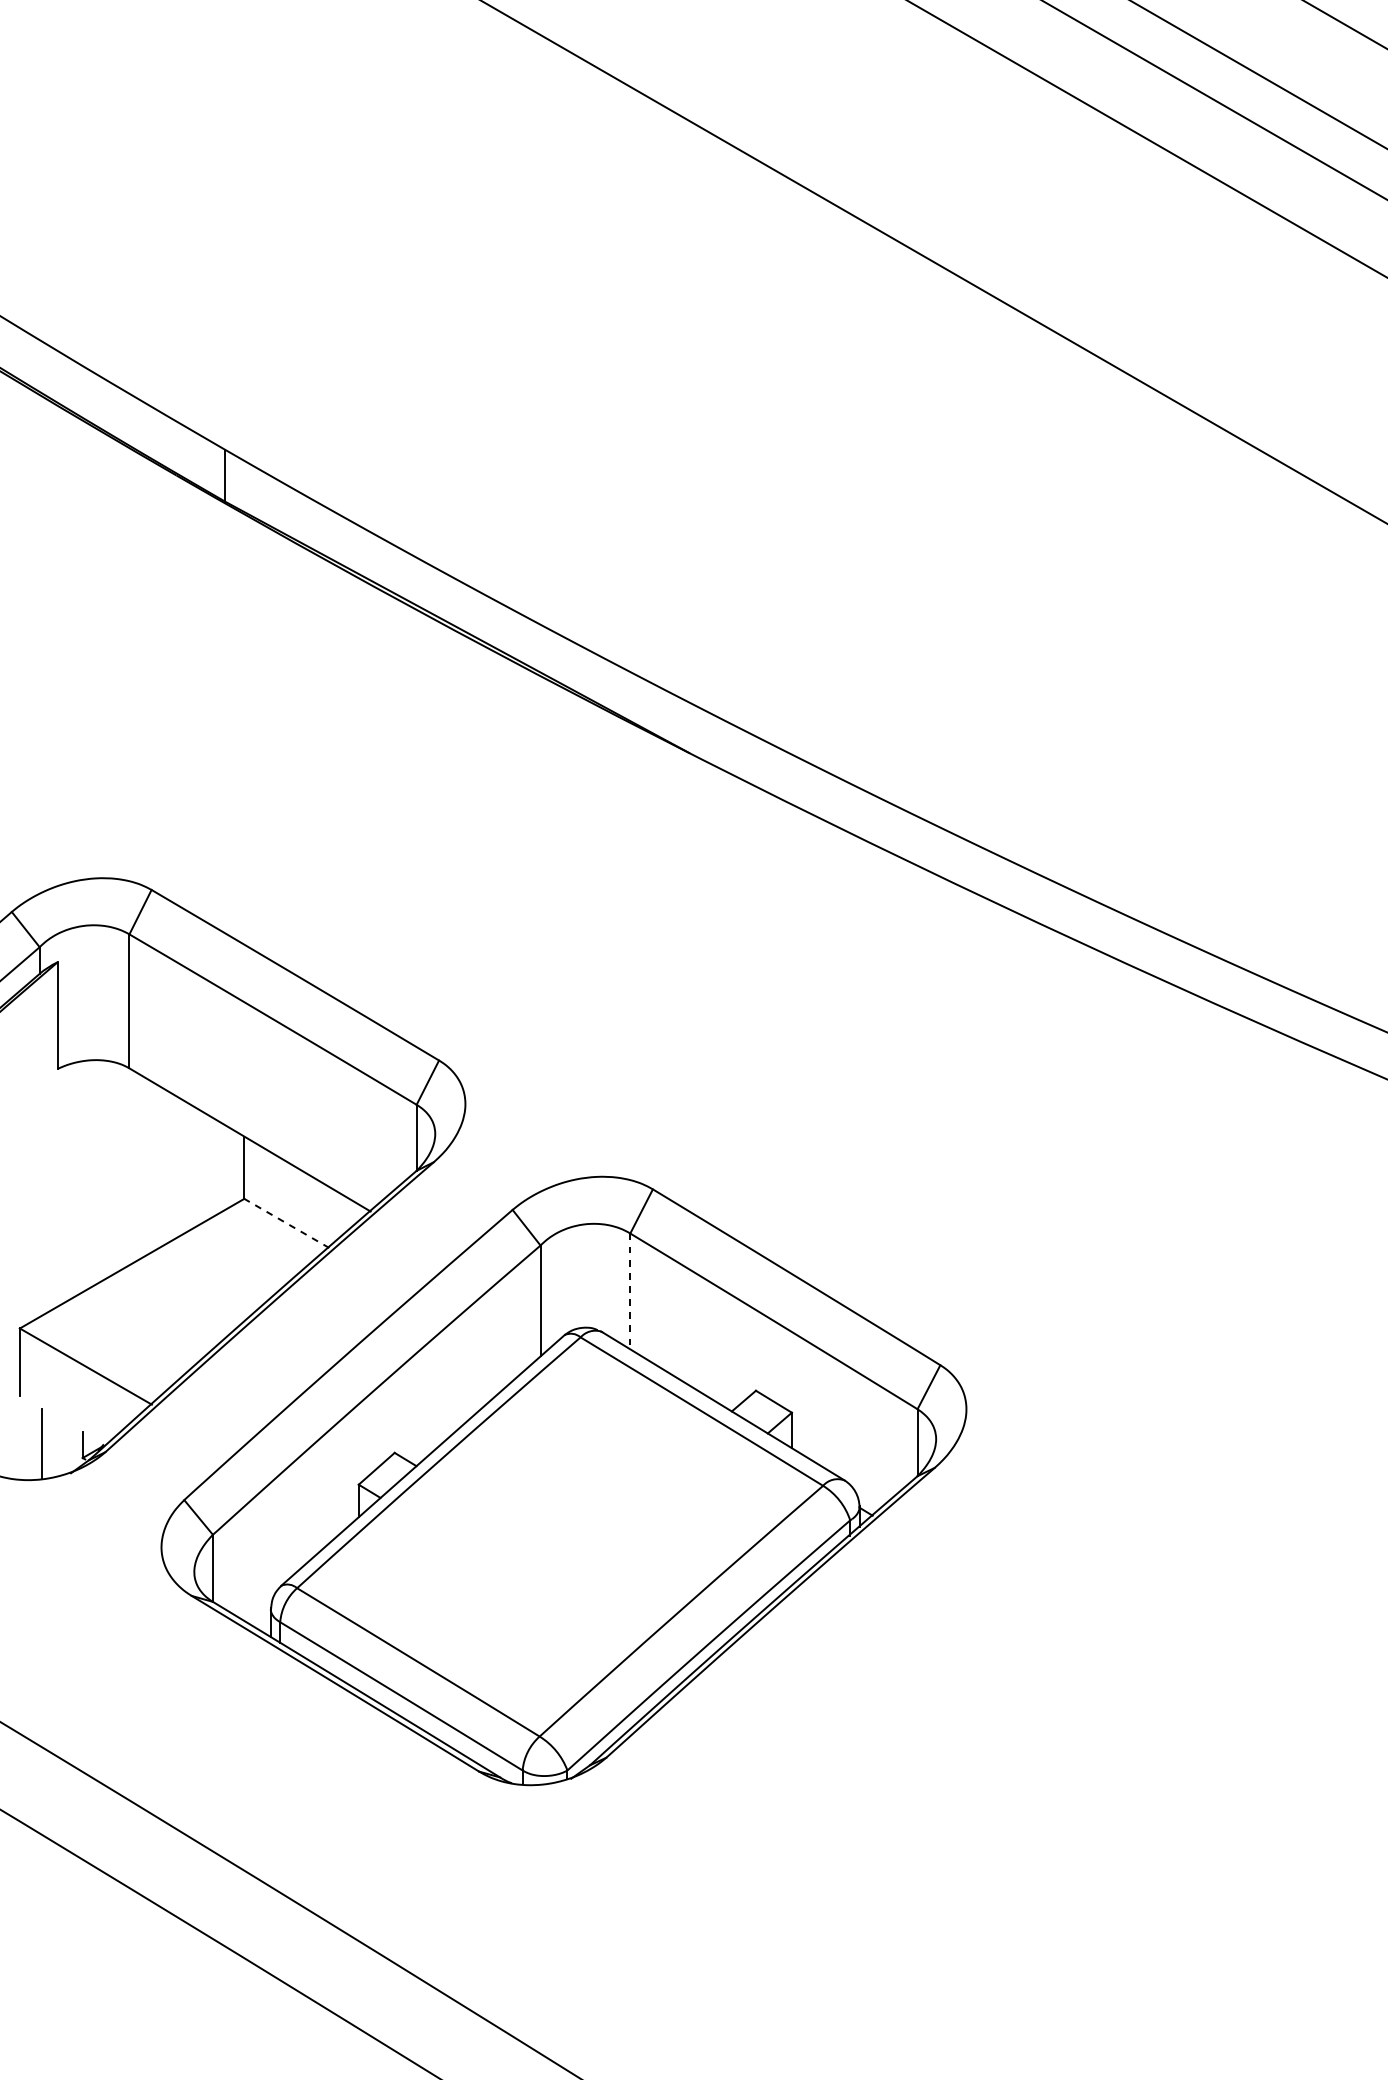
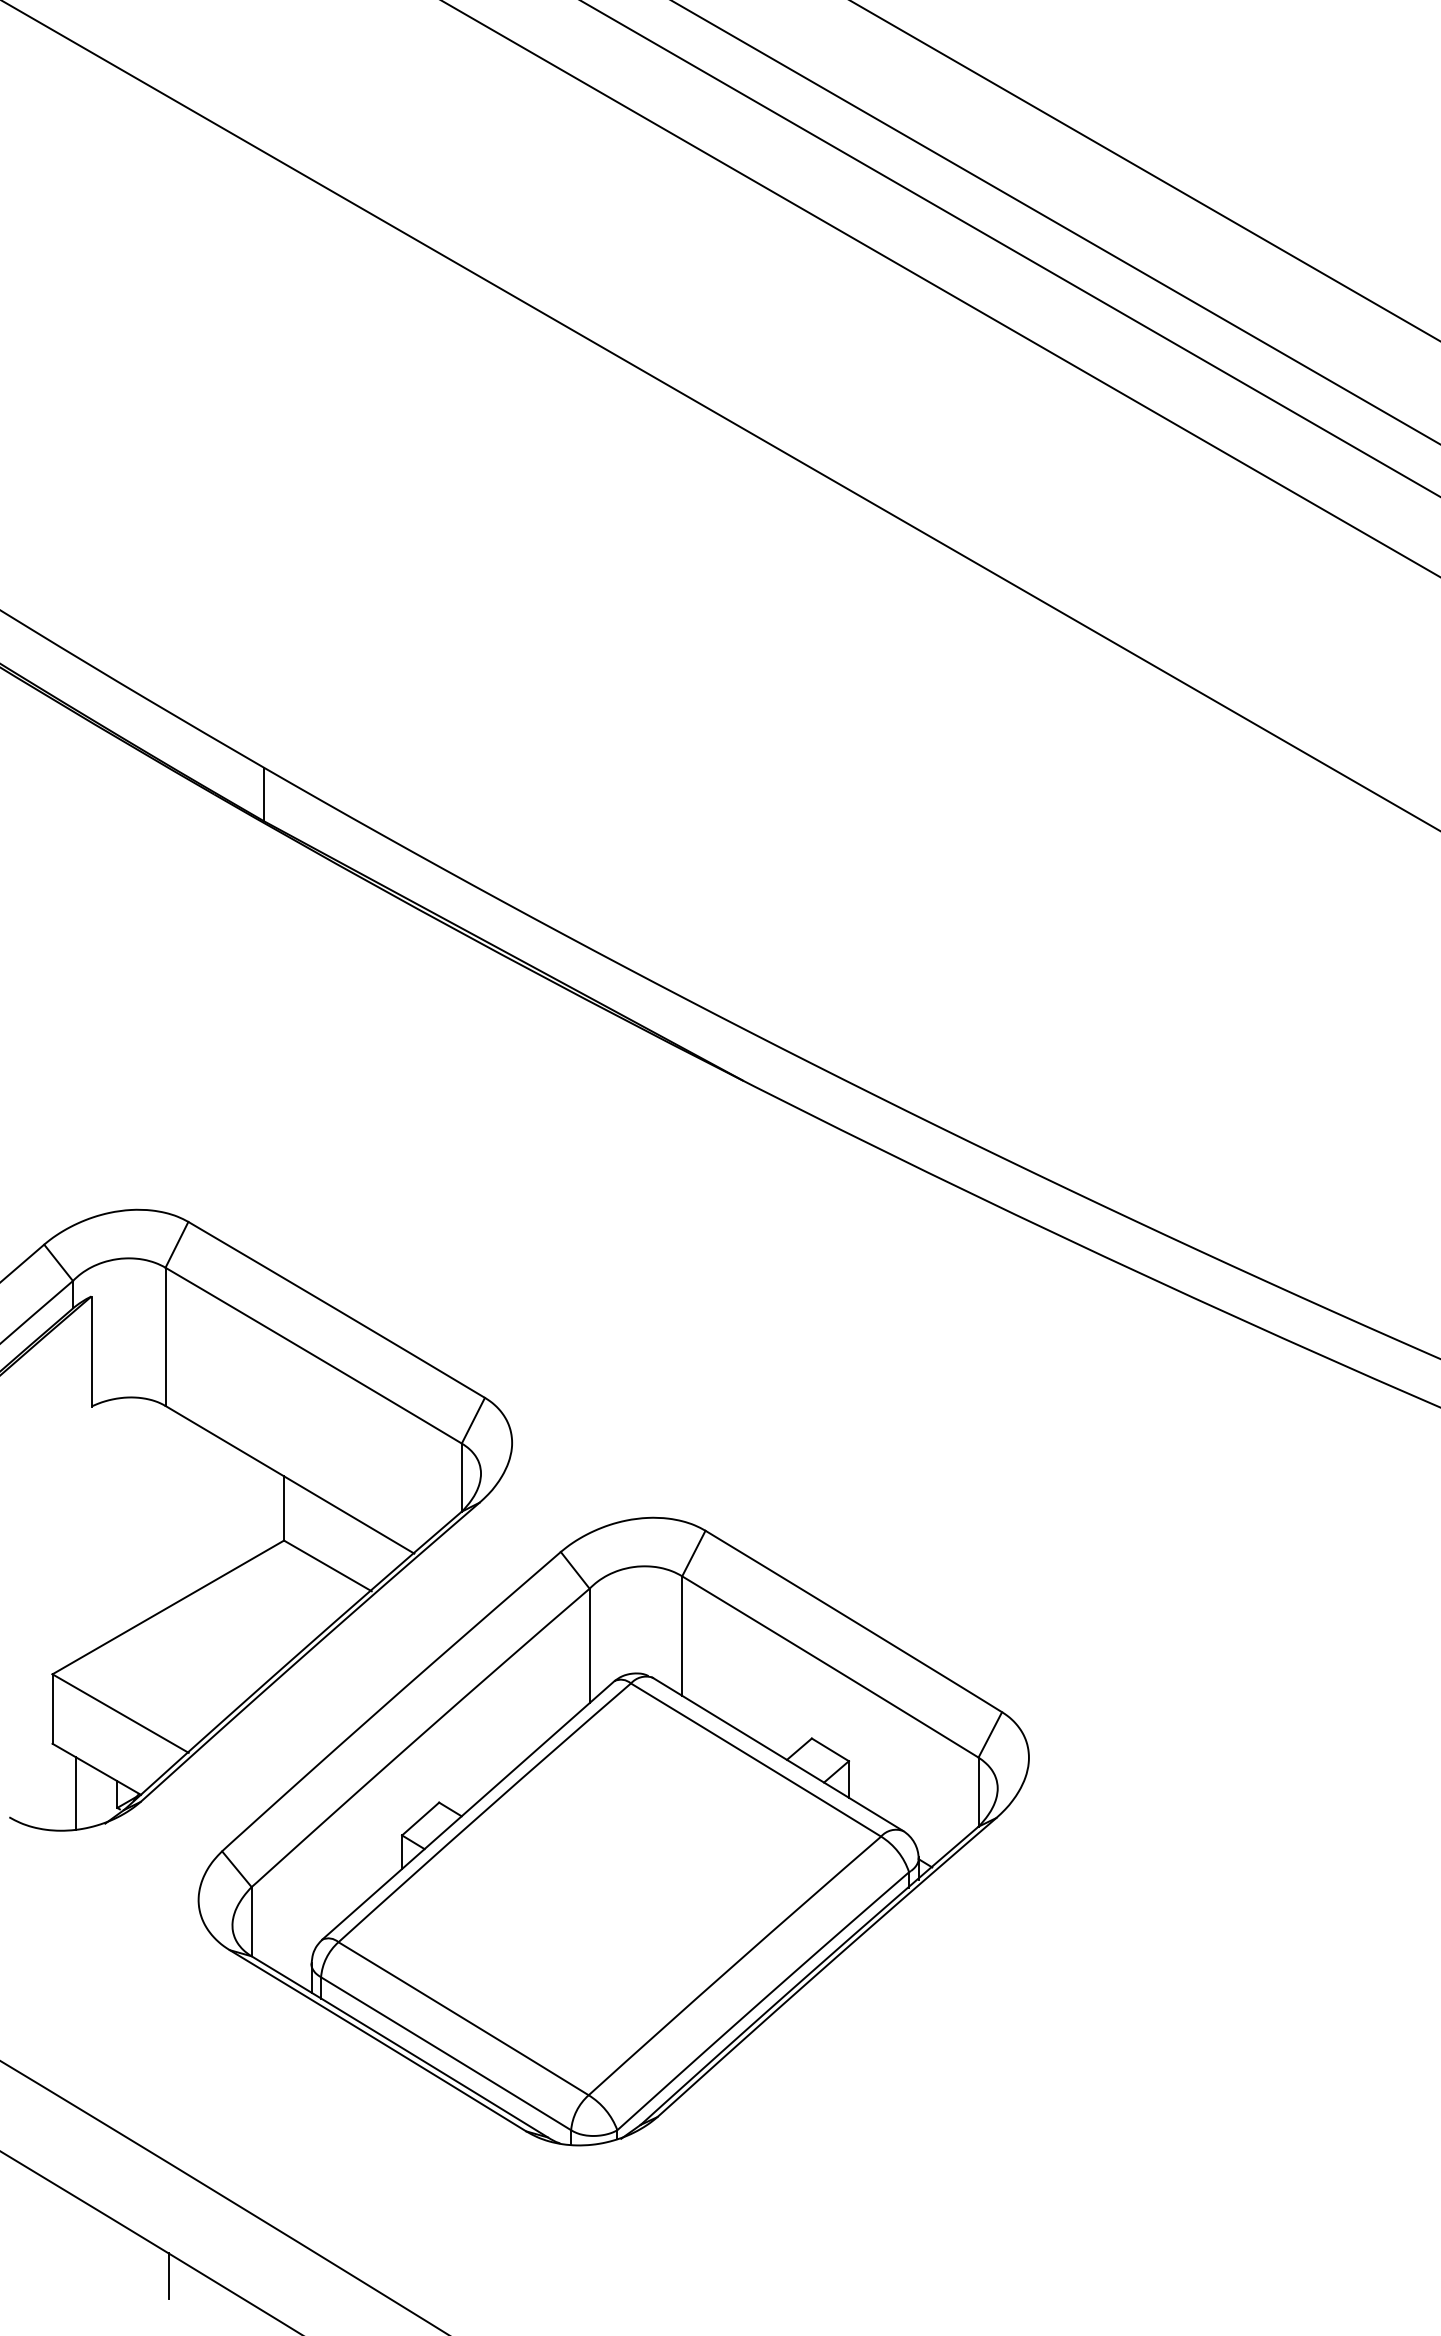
line: (286, 1223) -> (327, 1565), dashed -> solid
line: (630, 1291) -> (682, 1636), dashed -> solid
line: (62, 1419) -> (96, 1768), added
line: (132, 1911) -> (168, 2275), added

